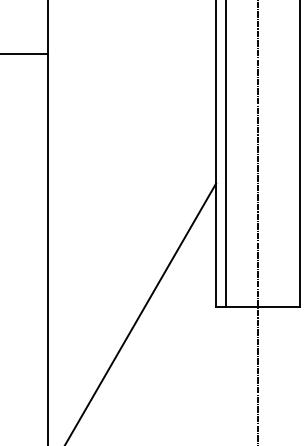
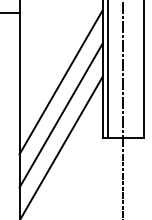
line: (130, 194) -> (60, 82), added
line: (130, 261) -> (60, 115), added

